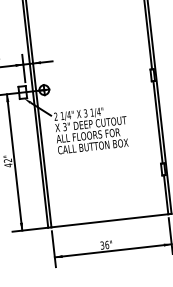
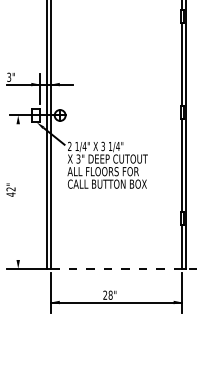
line: (14, 161) -> (18, 191), removed
line: (109, 220) -> (116, 268), solid -> dashed
text: (104, 244) -> (107, 294), 36" -> 28"

